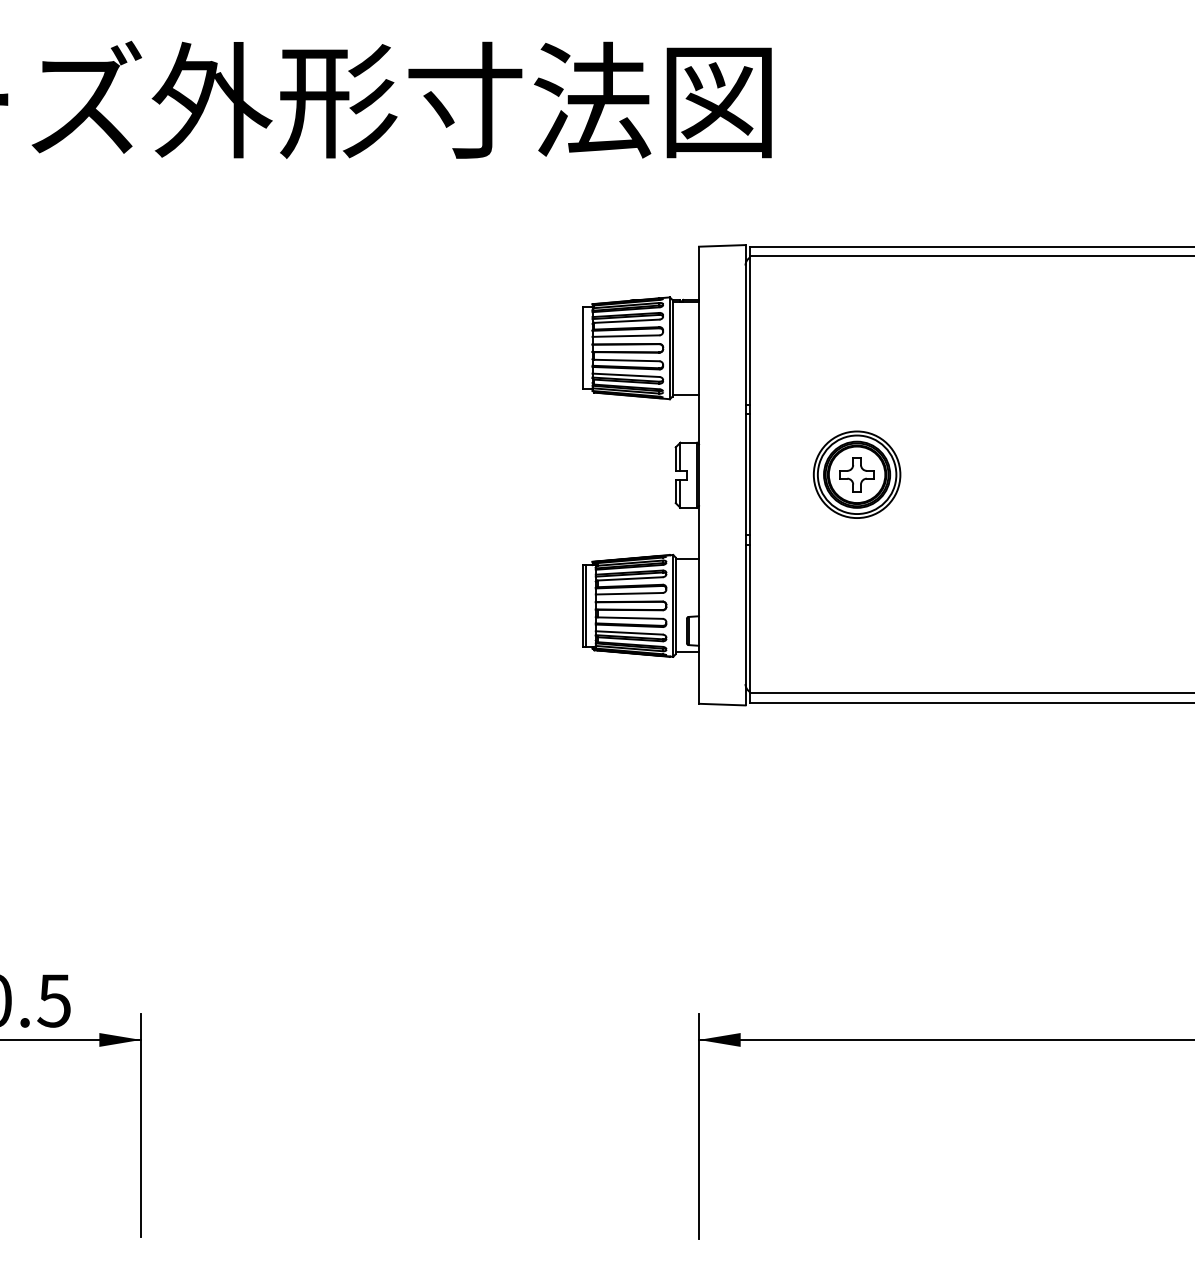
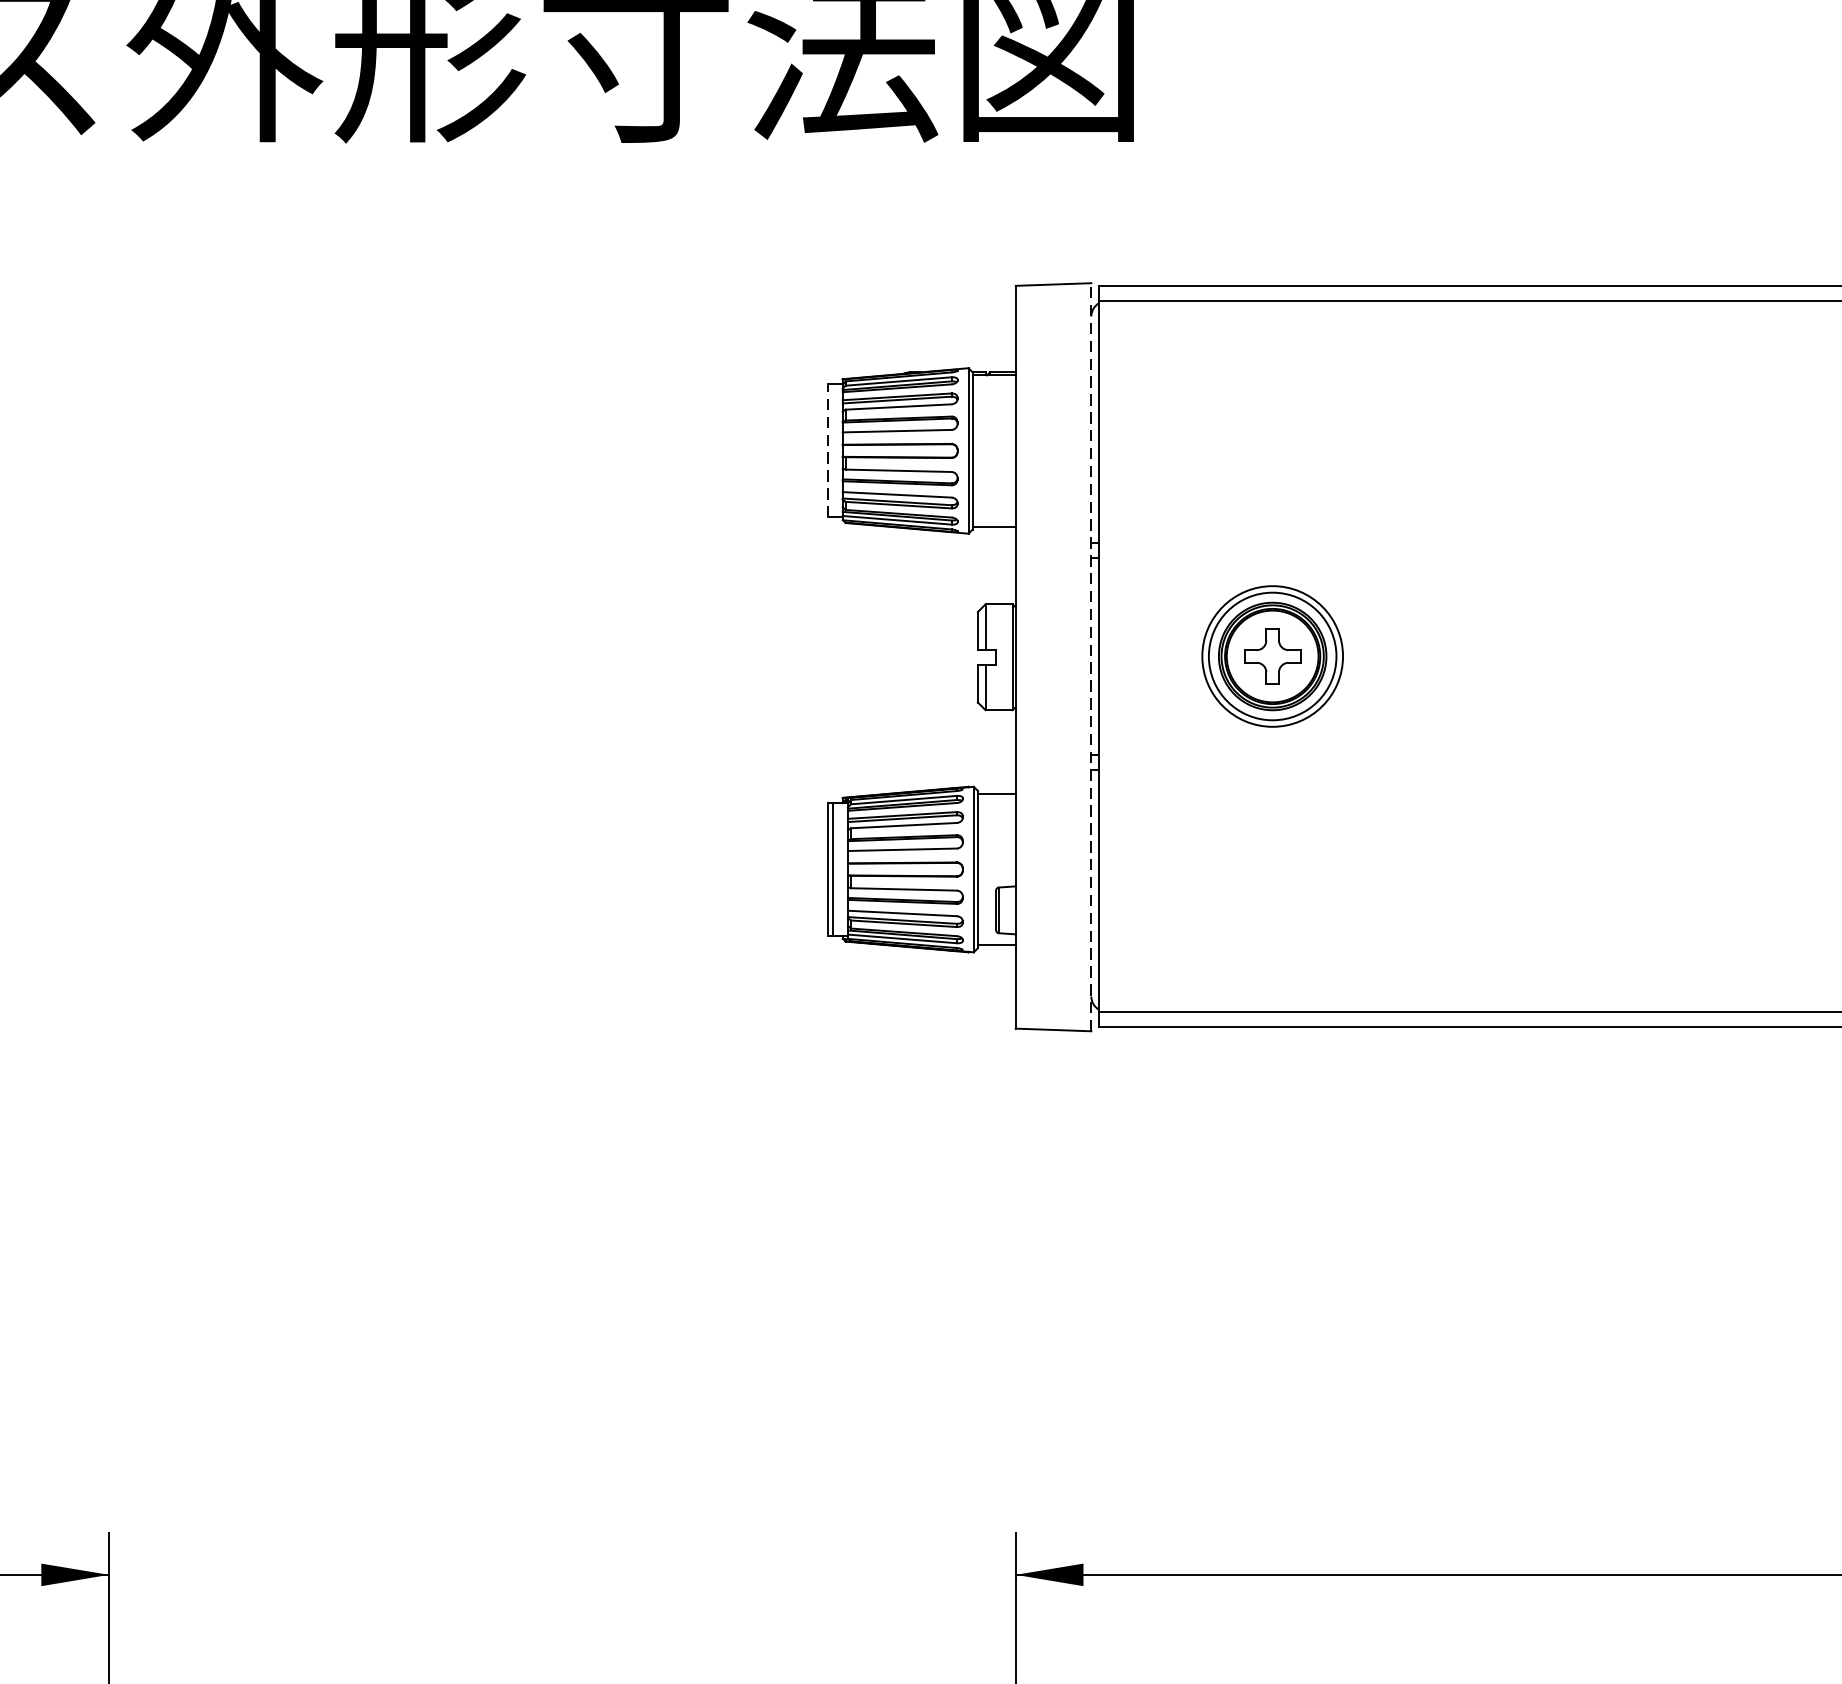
line: (583, 348) -> (828, 451), solid -> dashed
line: (745, 474) -> (1091, 656), solid -> dashed

